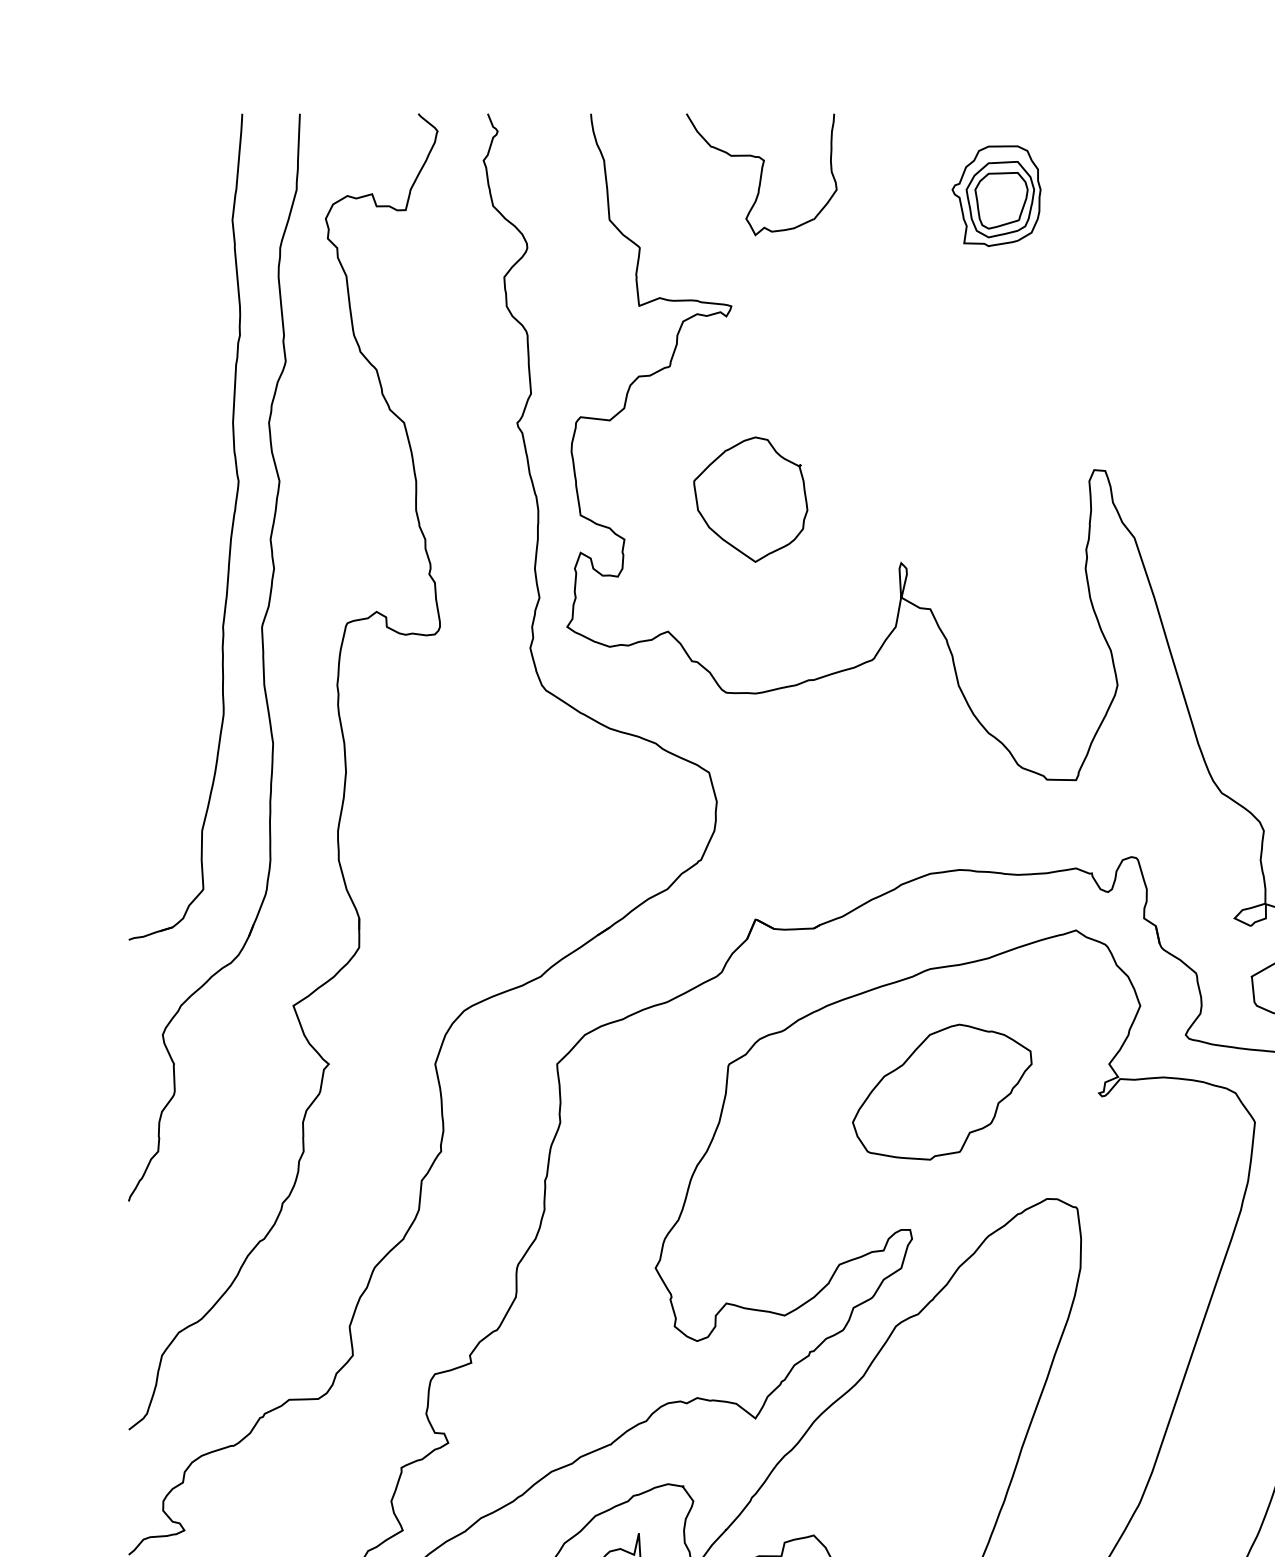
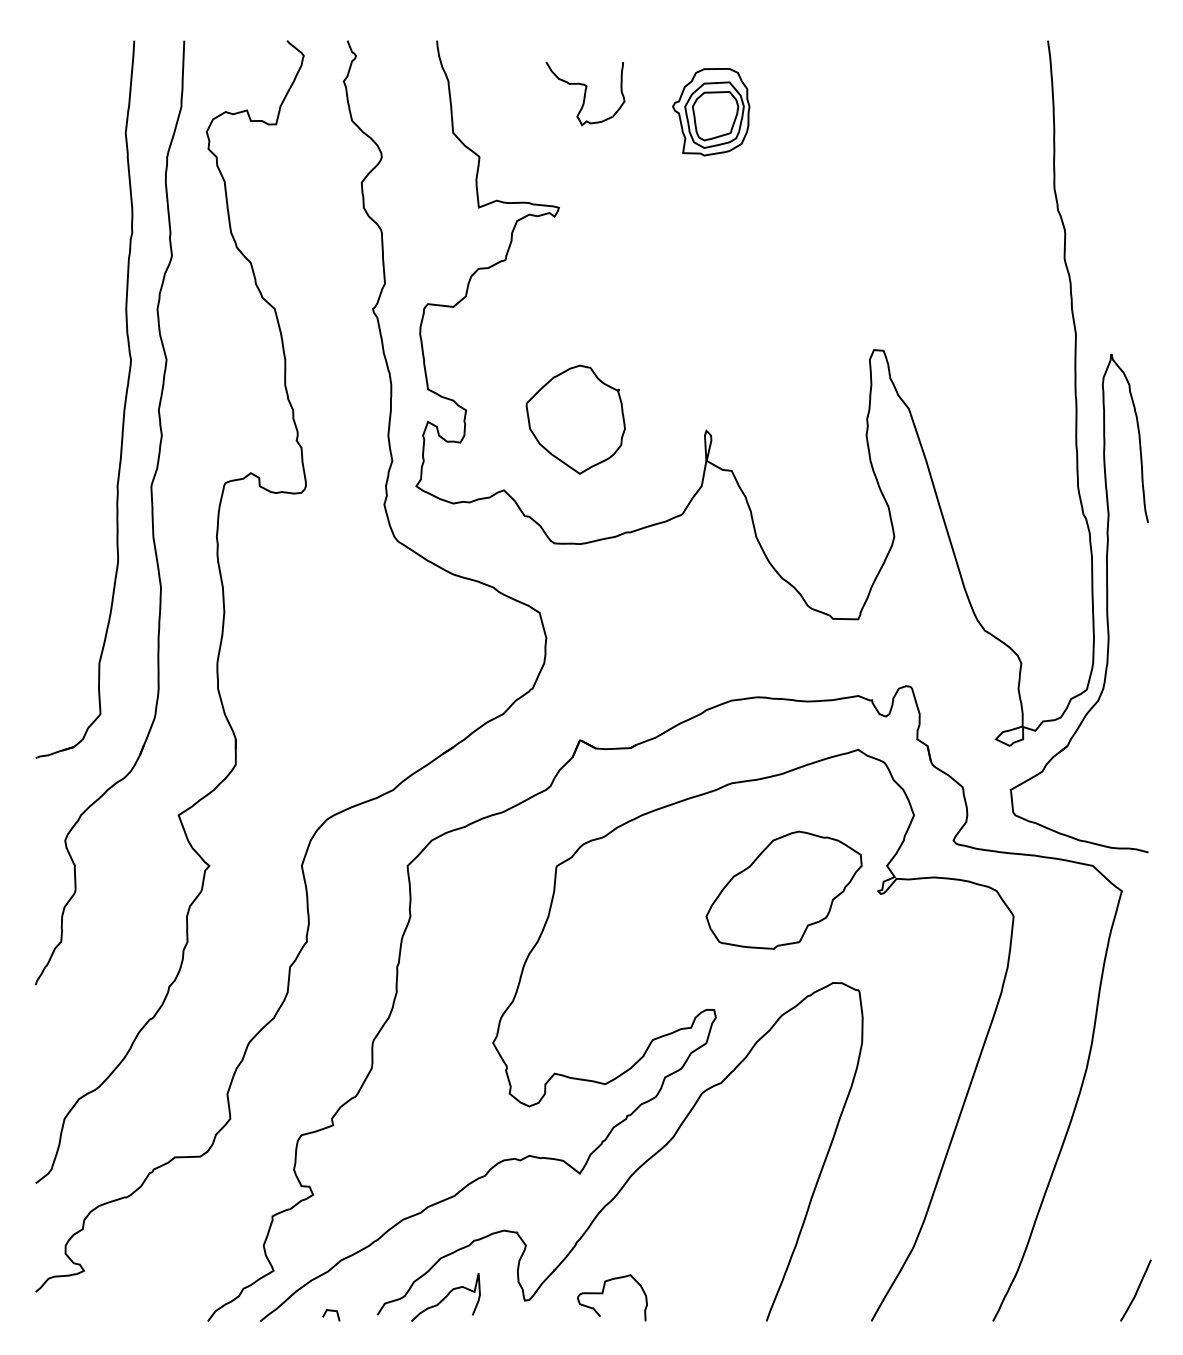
part: (761, 174) -> (585, 93), size x0.6
part: (996, 196) -> (711, 112), moved
part: (750, 499) -> (575, 419), moved
part: (941, 1091) -> (783, 889), moved

